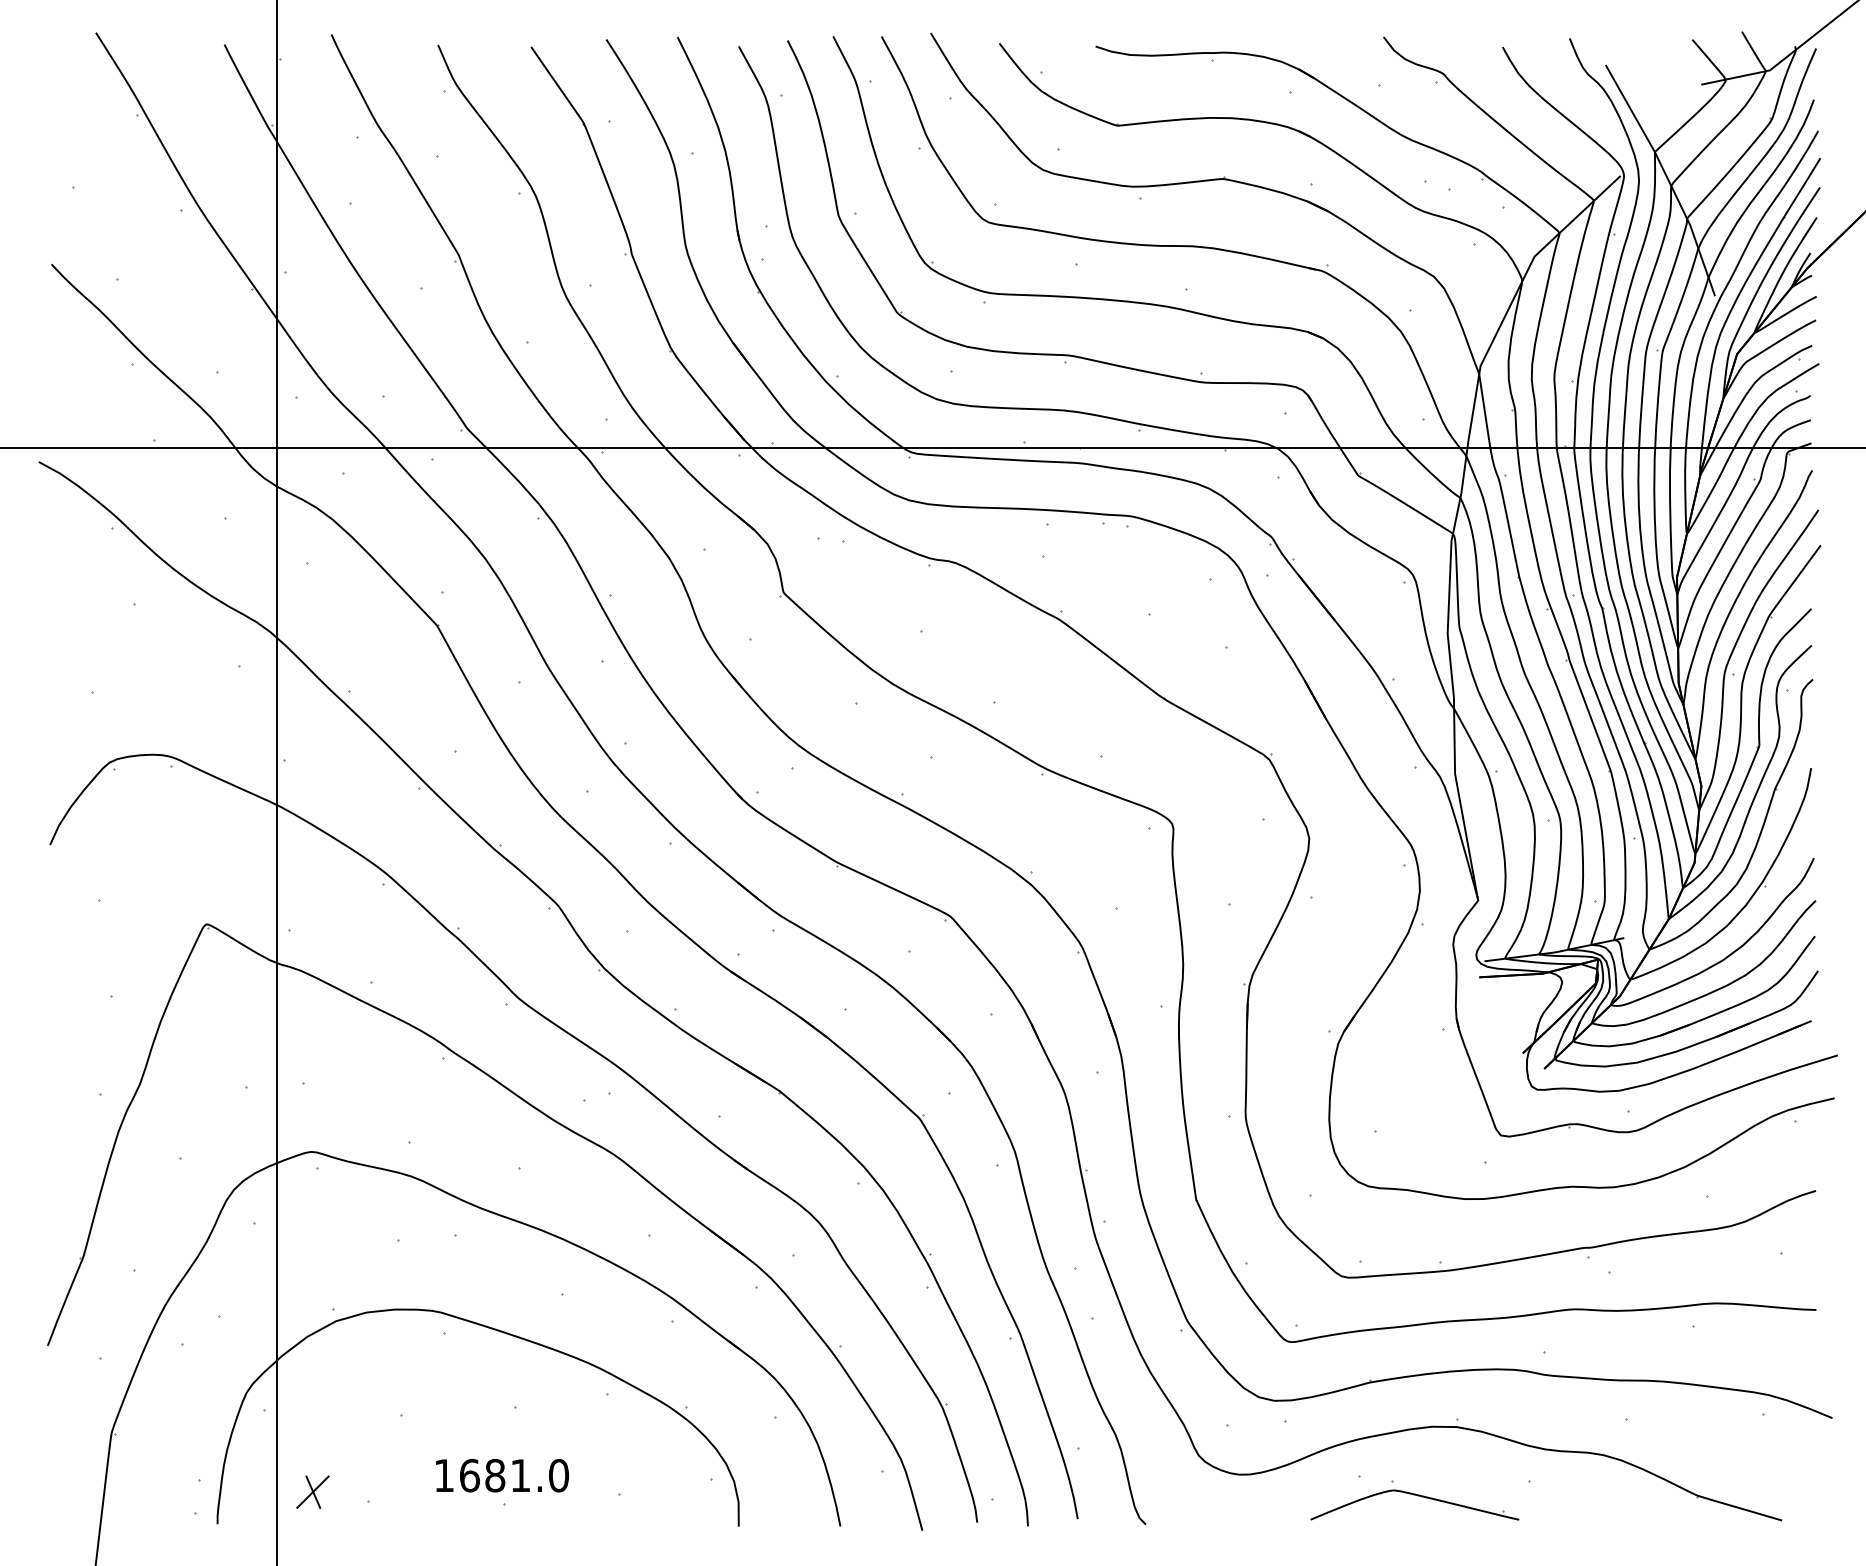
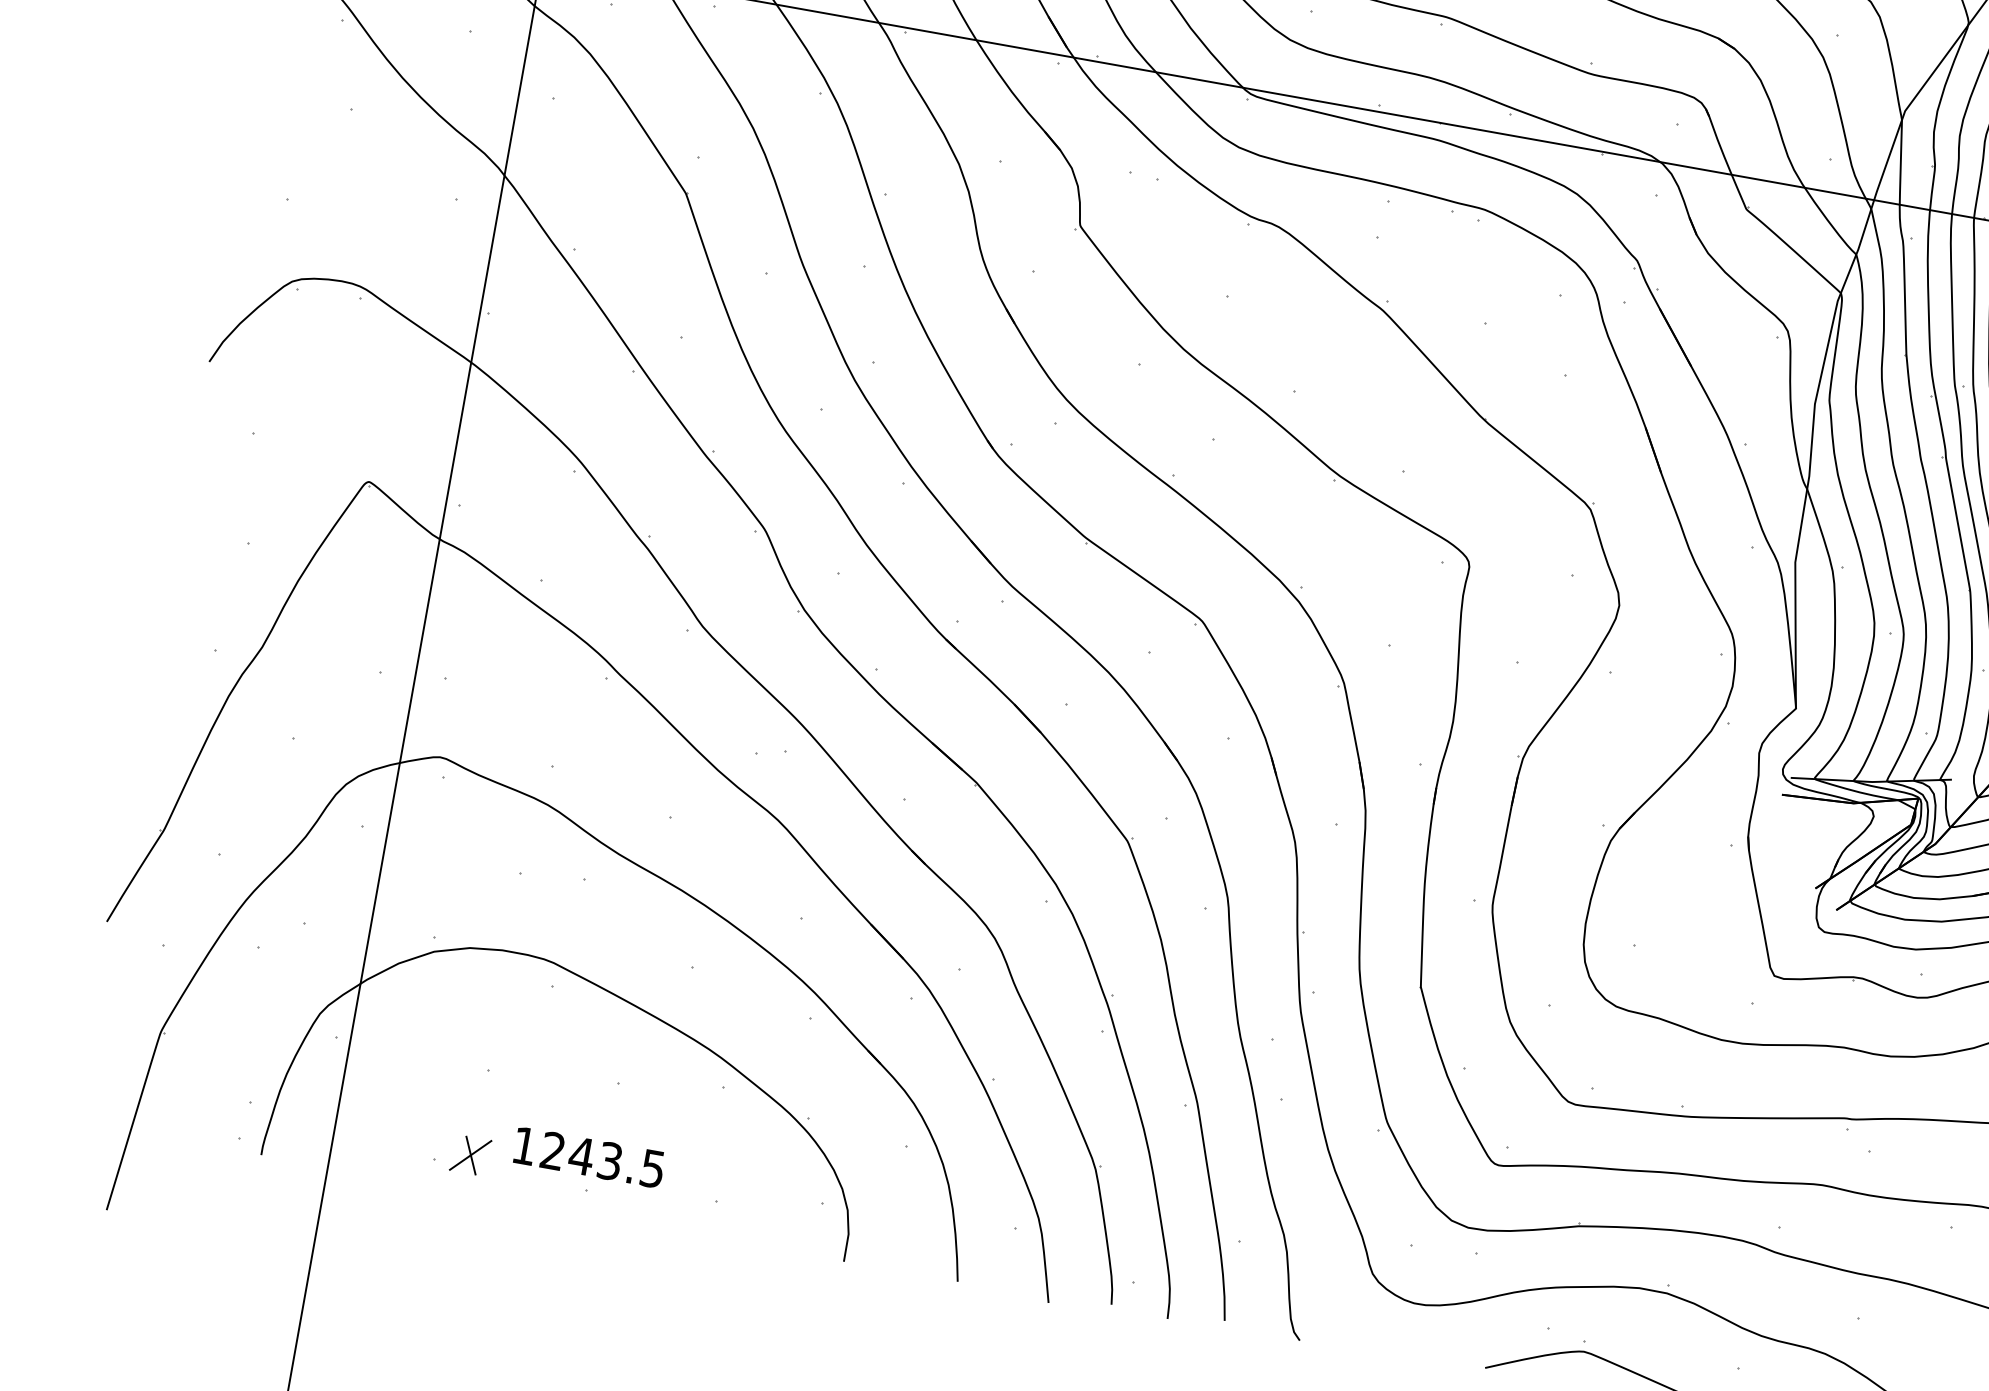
text: (514, 1475) -> (603, 1159), 1681.0 -> 1243.5
part: (312, 1491) -> (470, 1154), moved

